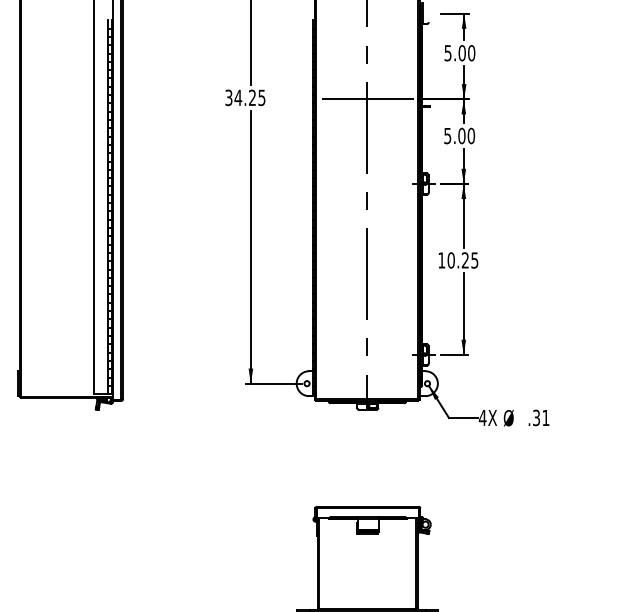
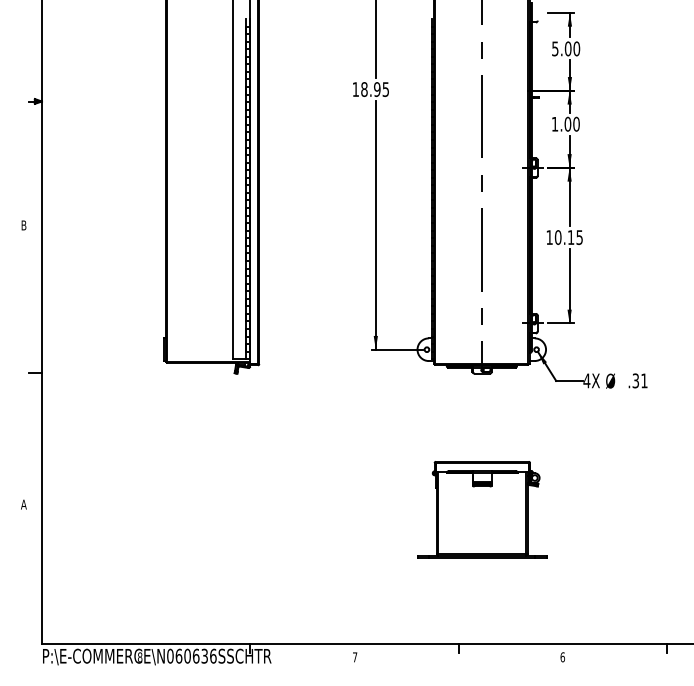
text: (240, 97) -> (366, 89), 34.25 -> 18.95
line: (366, 98) -> (481, 90), removed
text: (447, 136) -> (554, 124), 5.00 -> 1.00
text: (464, 260) -> (570, 237), 10.25 -> 10.15

